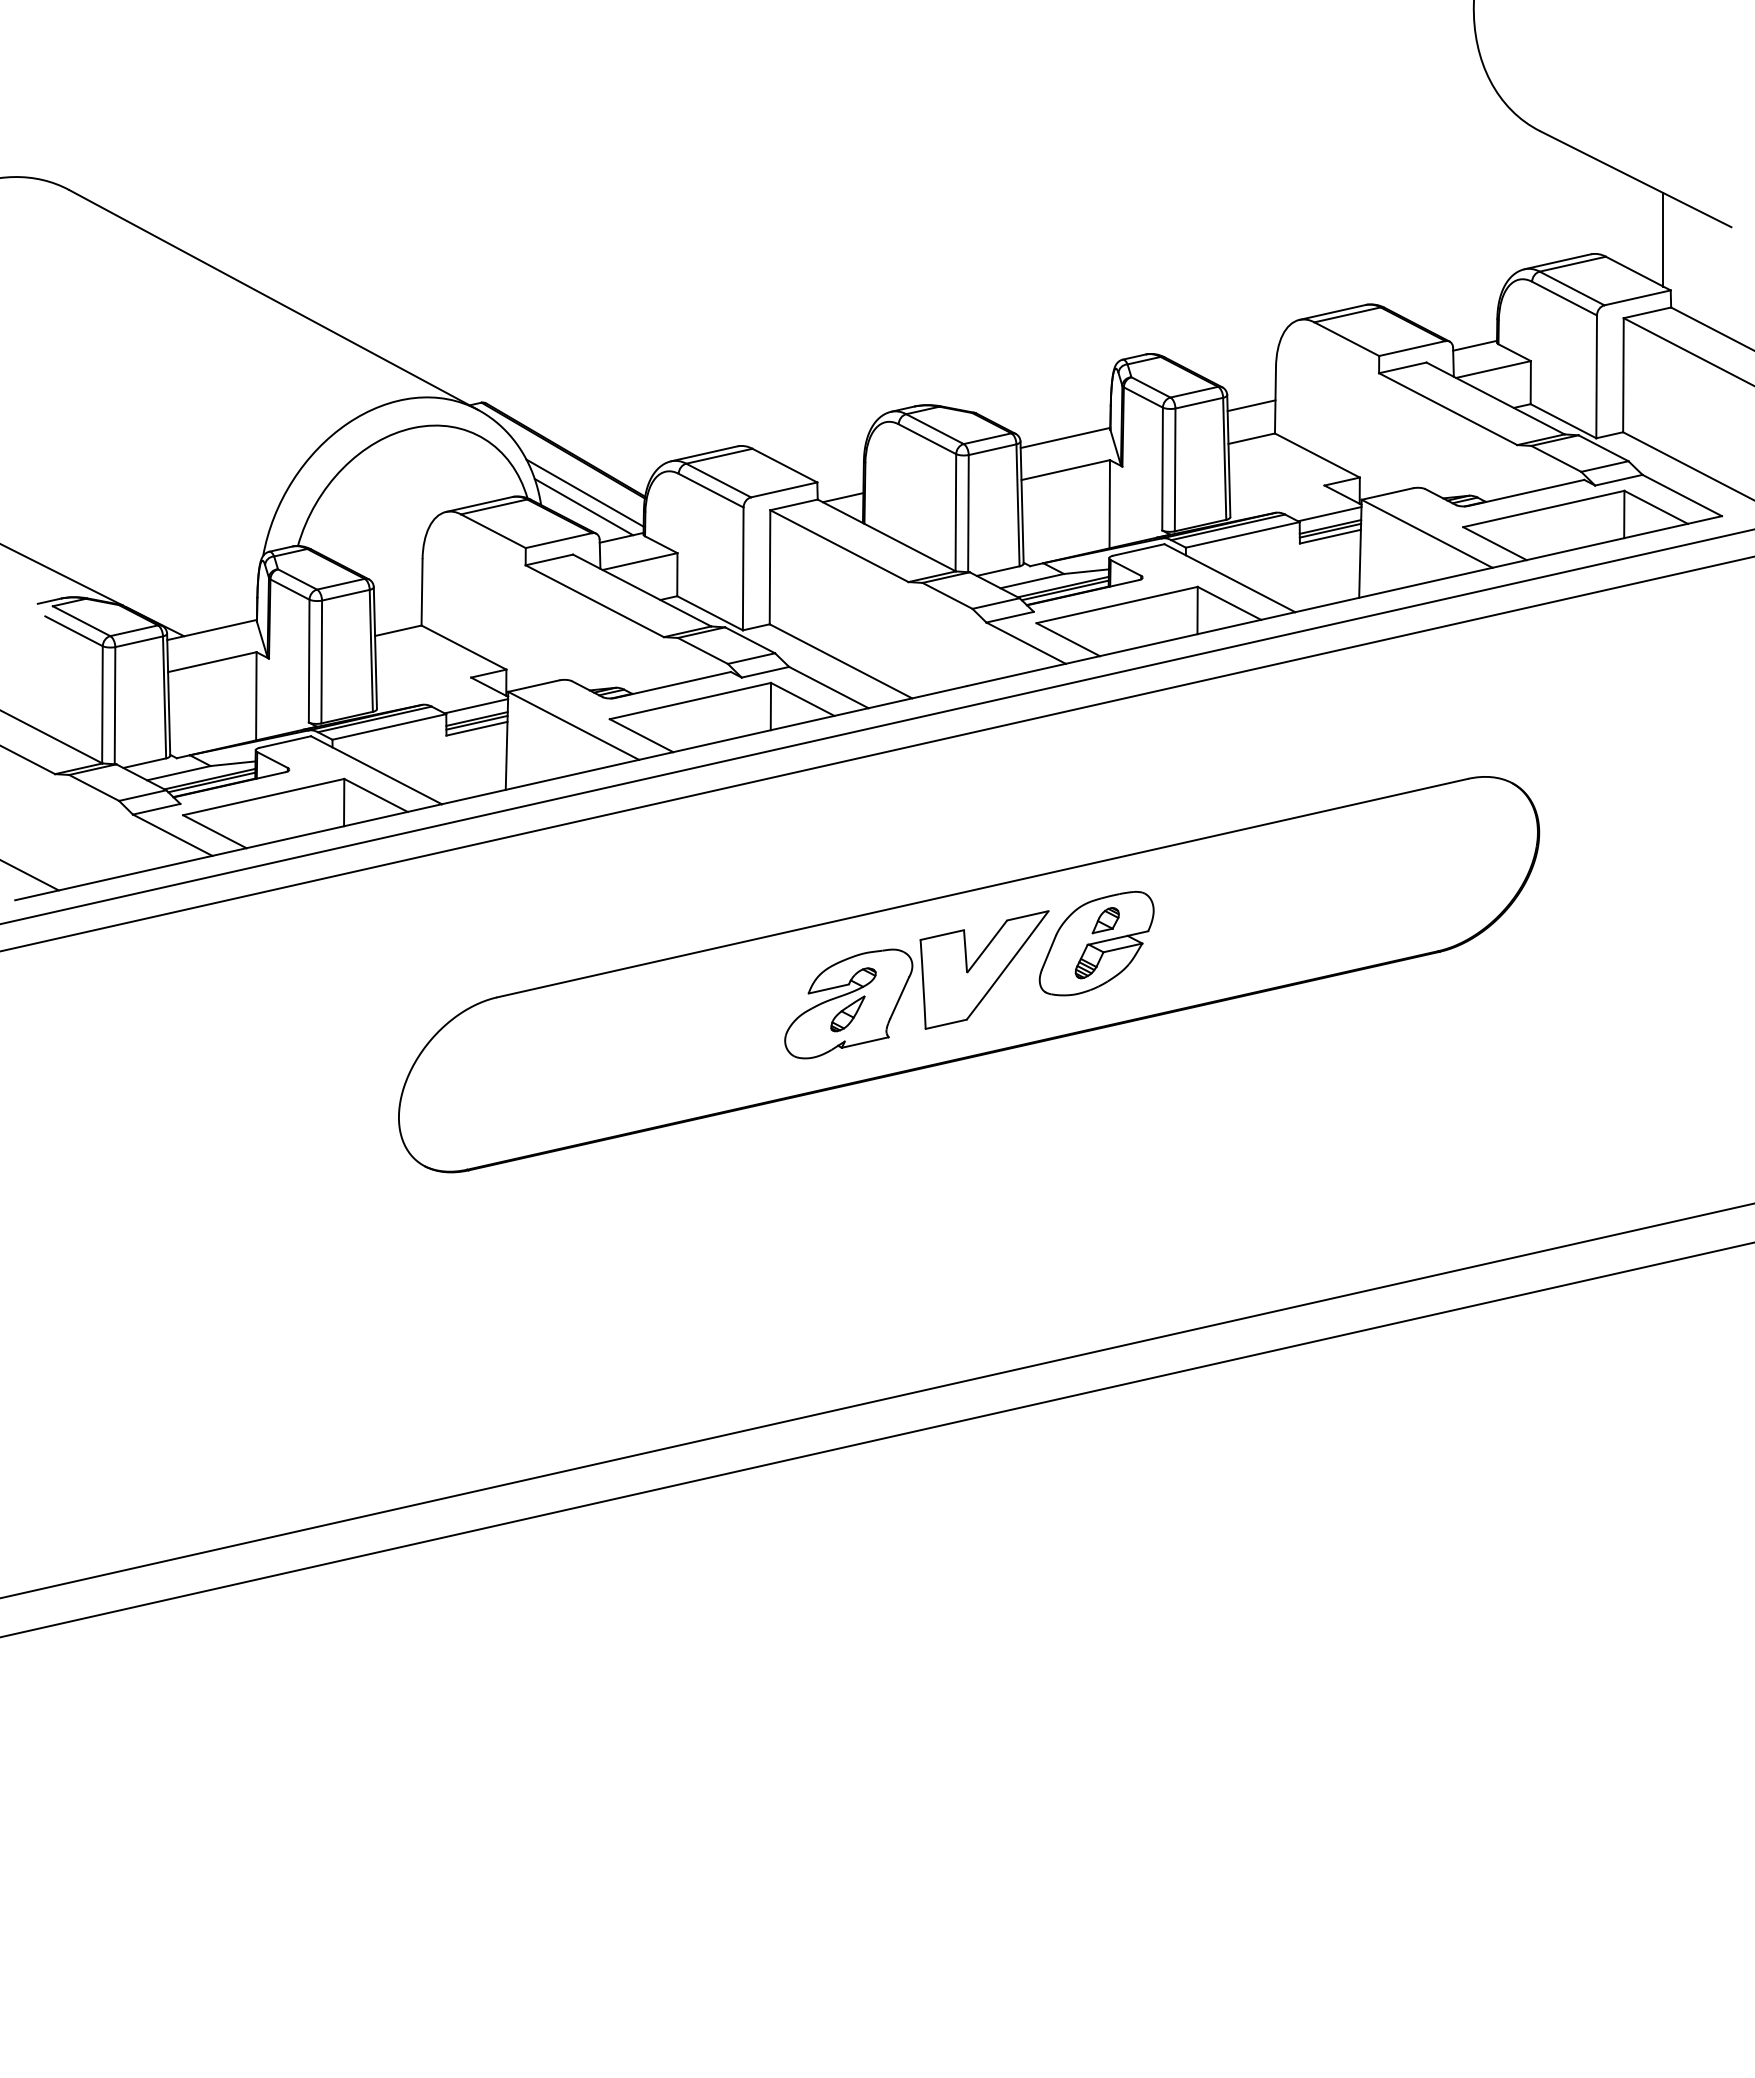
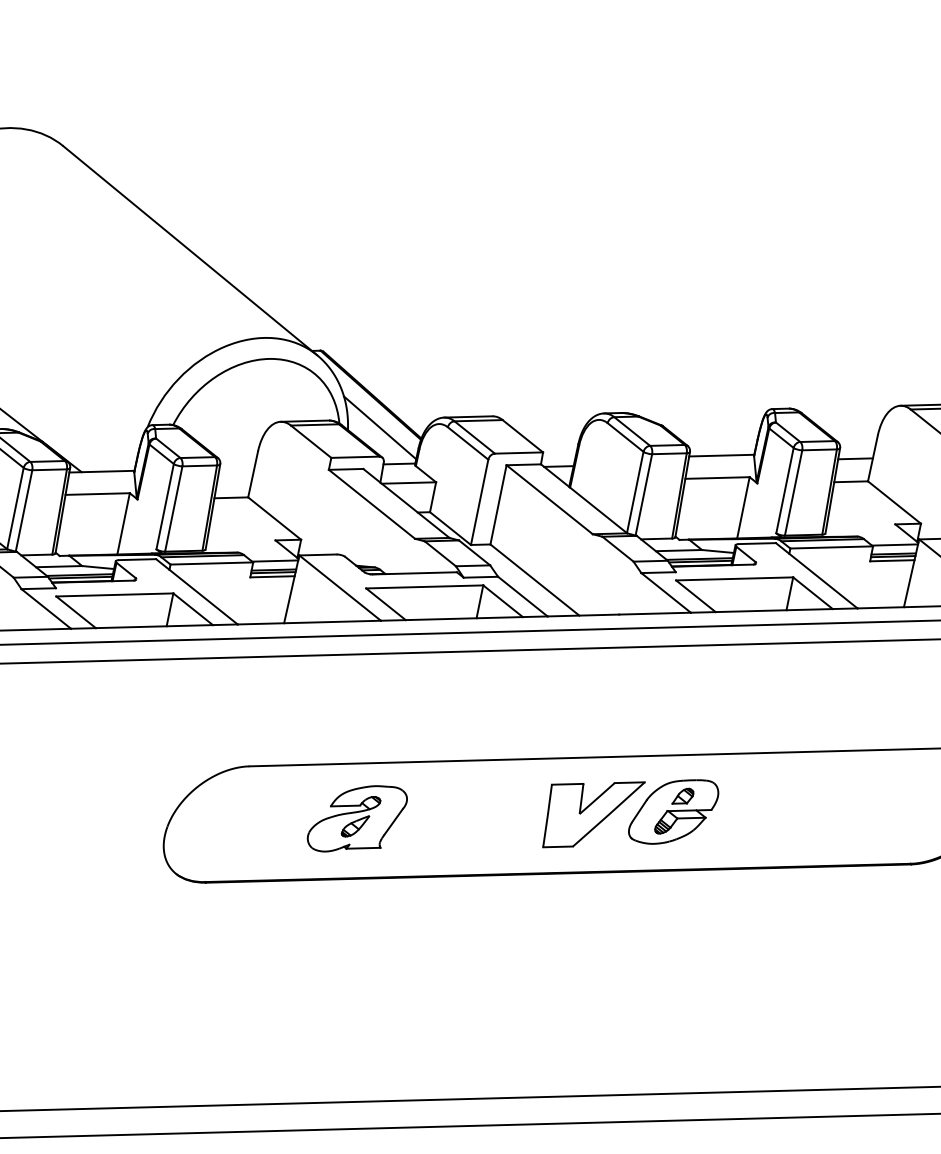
line: (583, 506) -> (377, 436), removed
part: (848, 1003) -> (357, 818), moved

